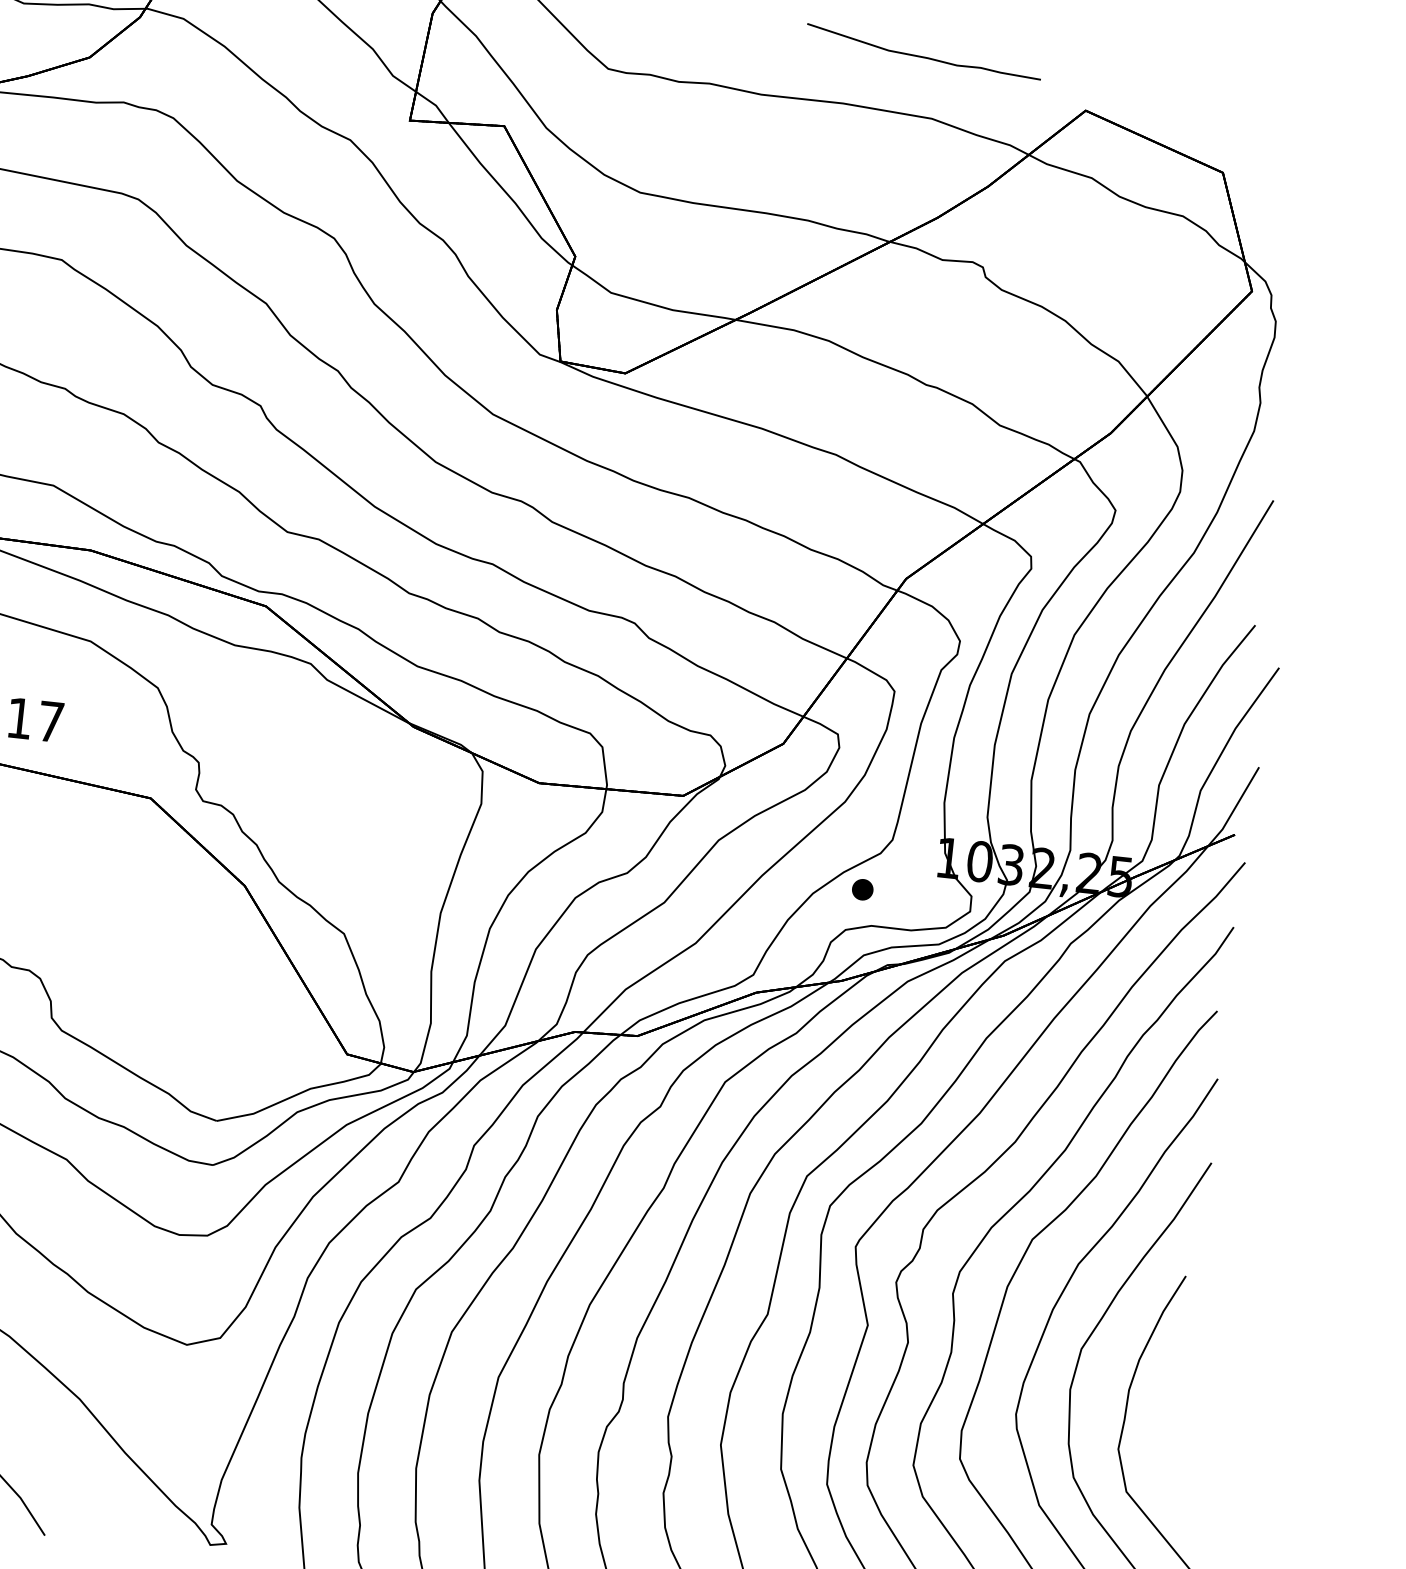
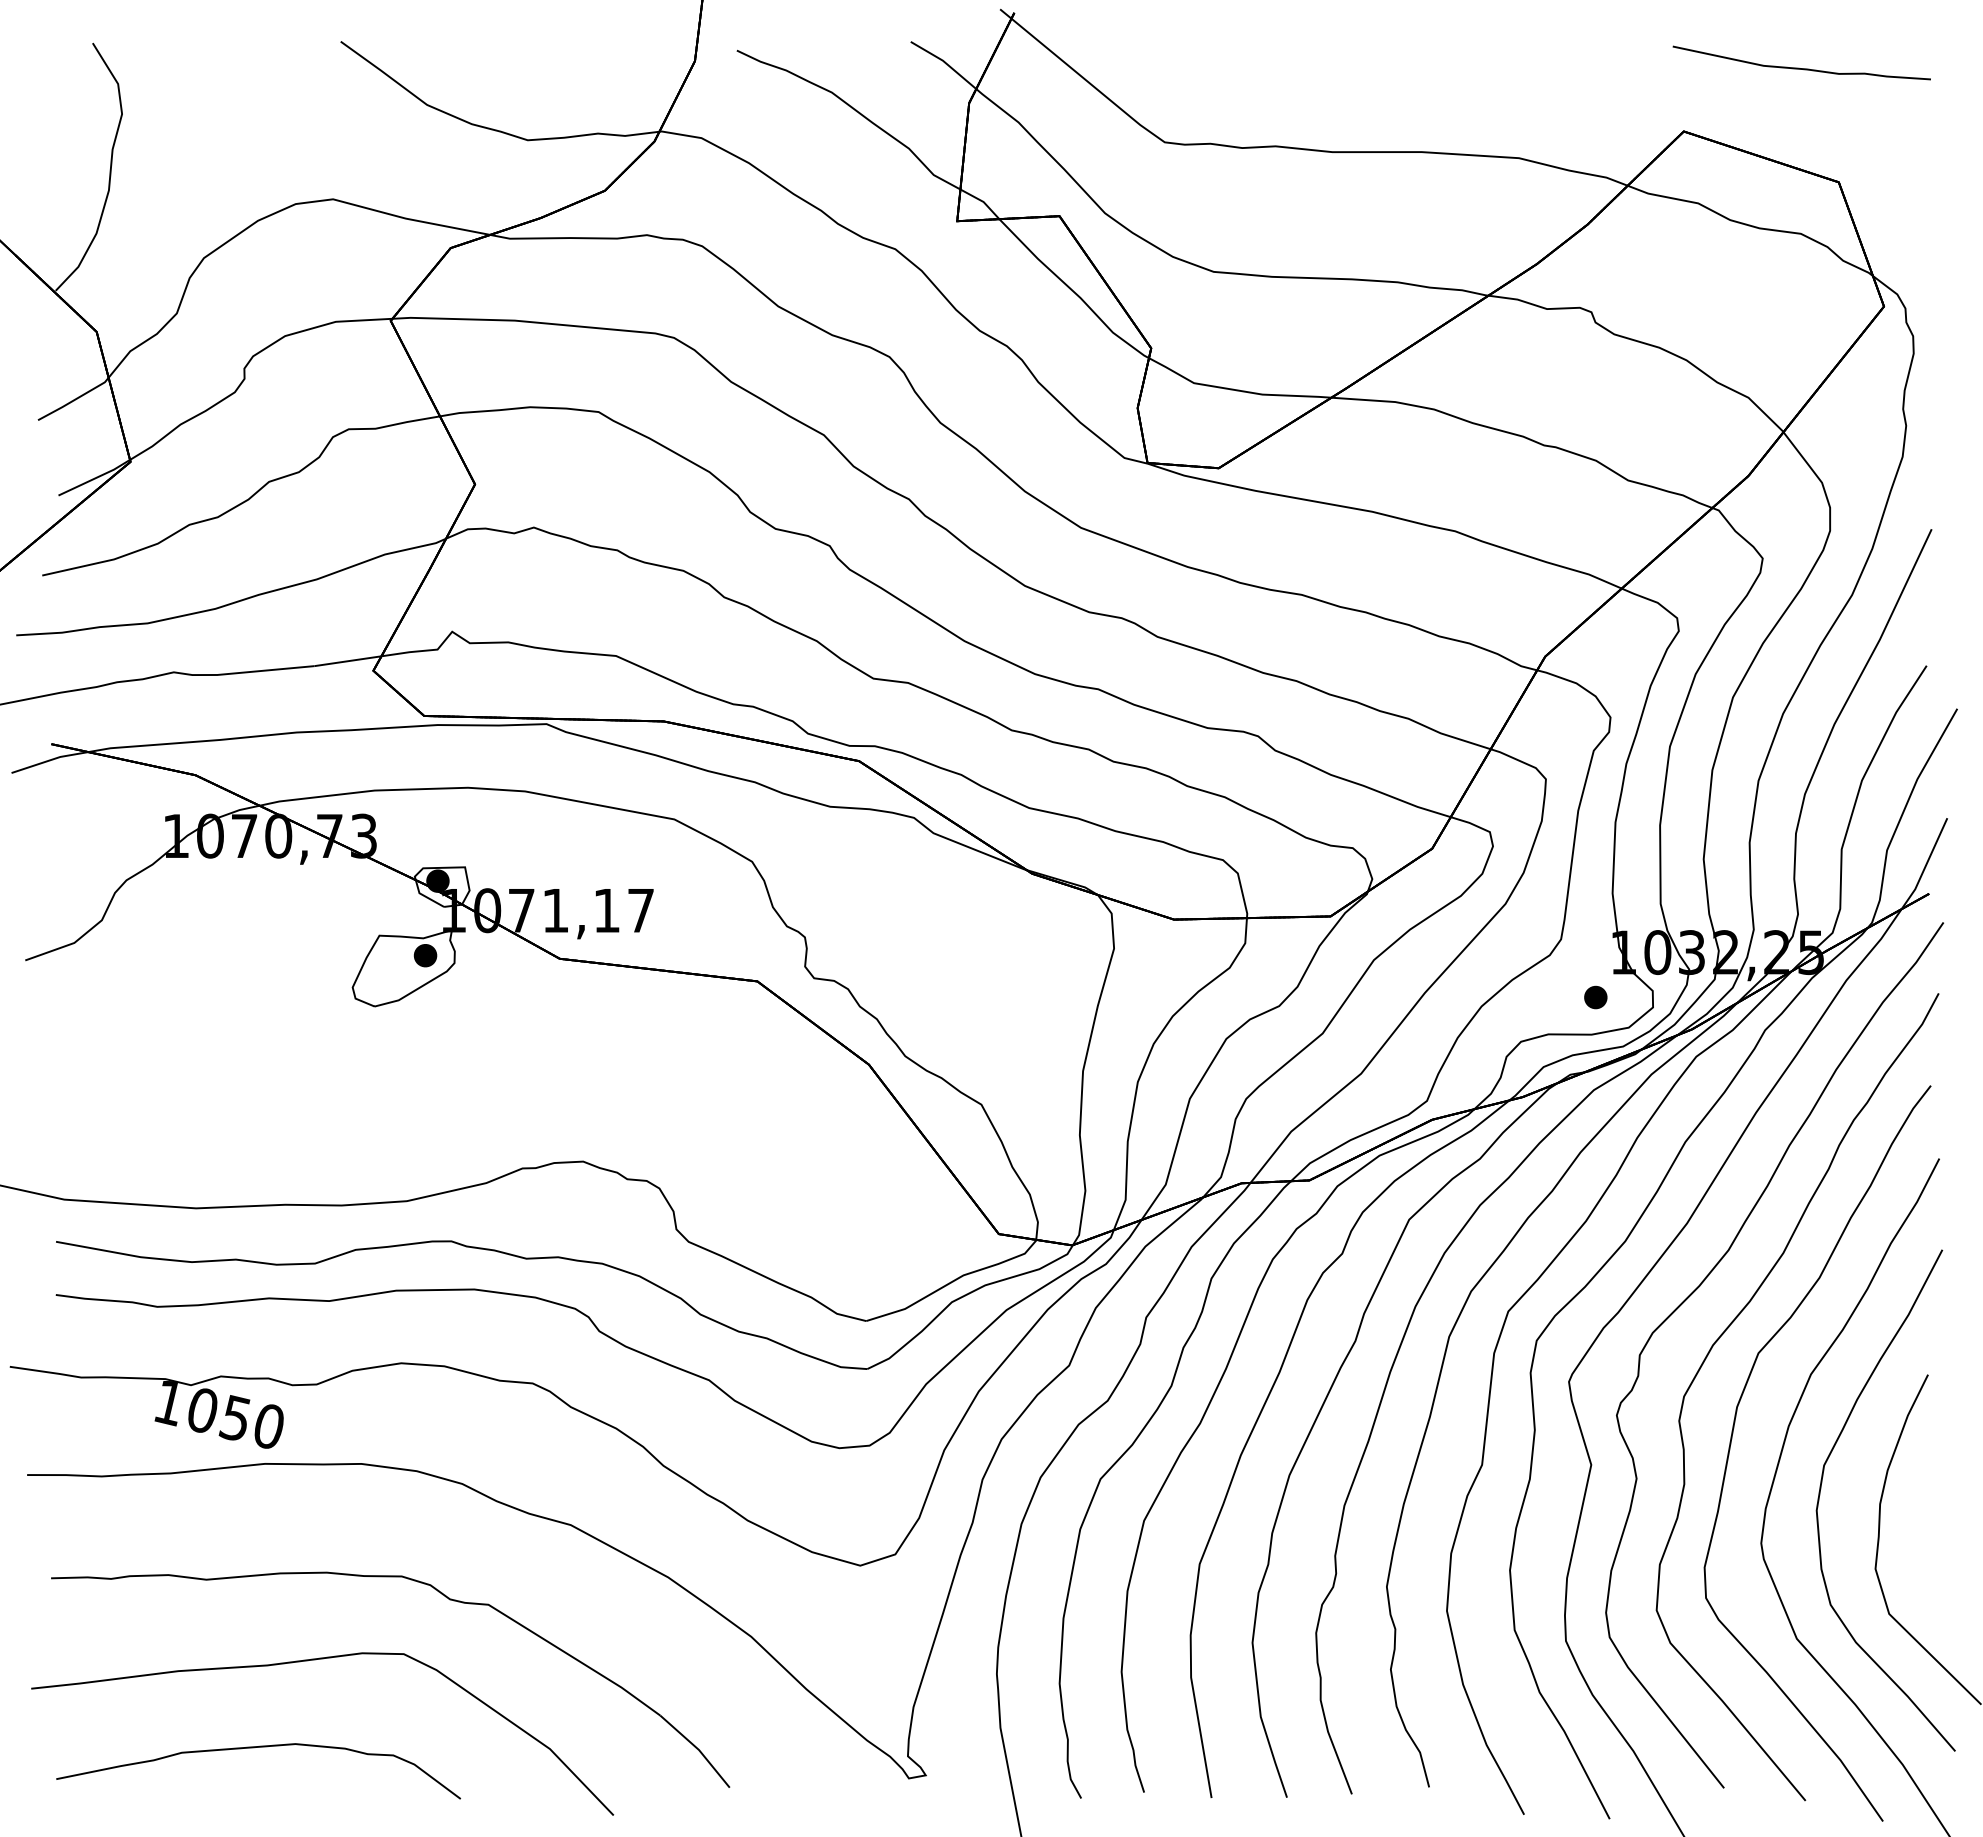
curve: (921, 55) -> (1799, 67), moved
part: (862, 889) -> (1595, 997), moved

